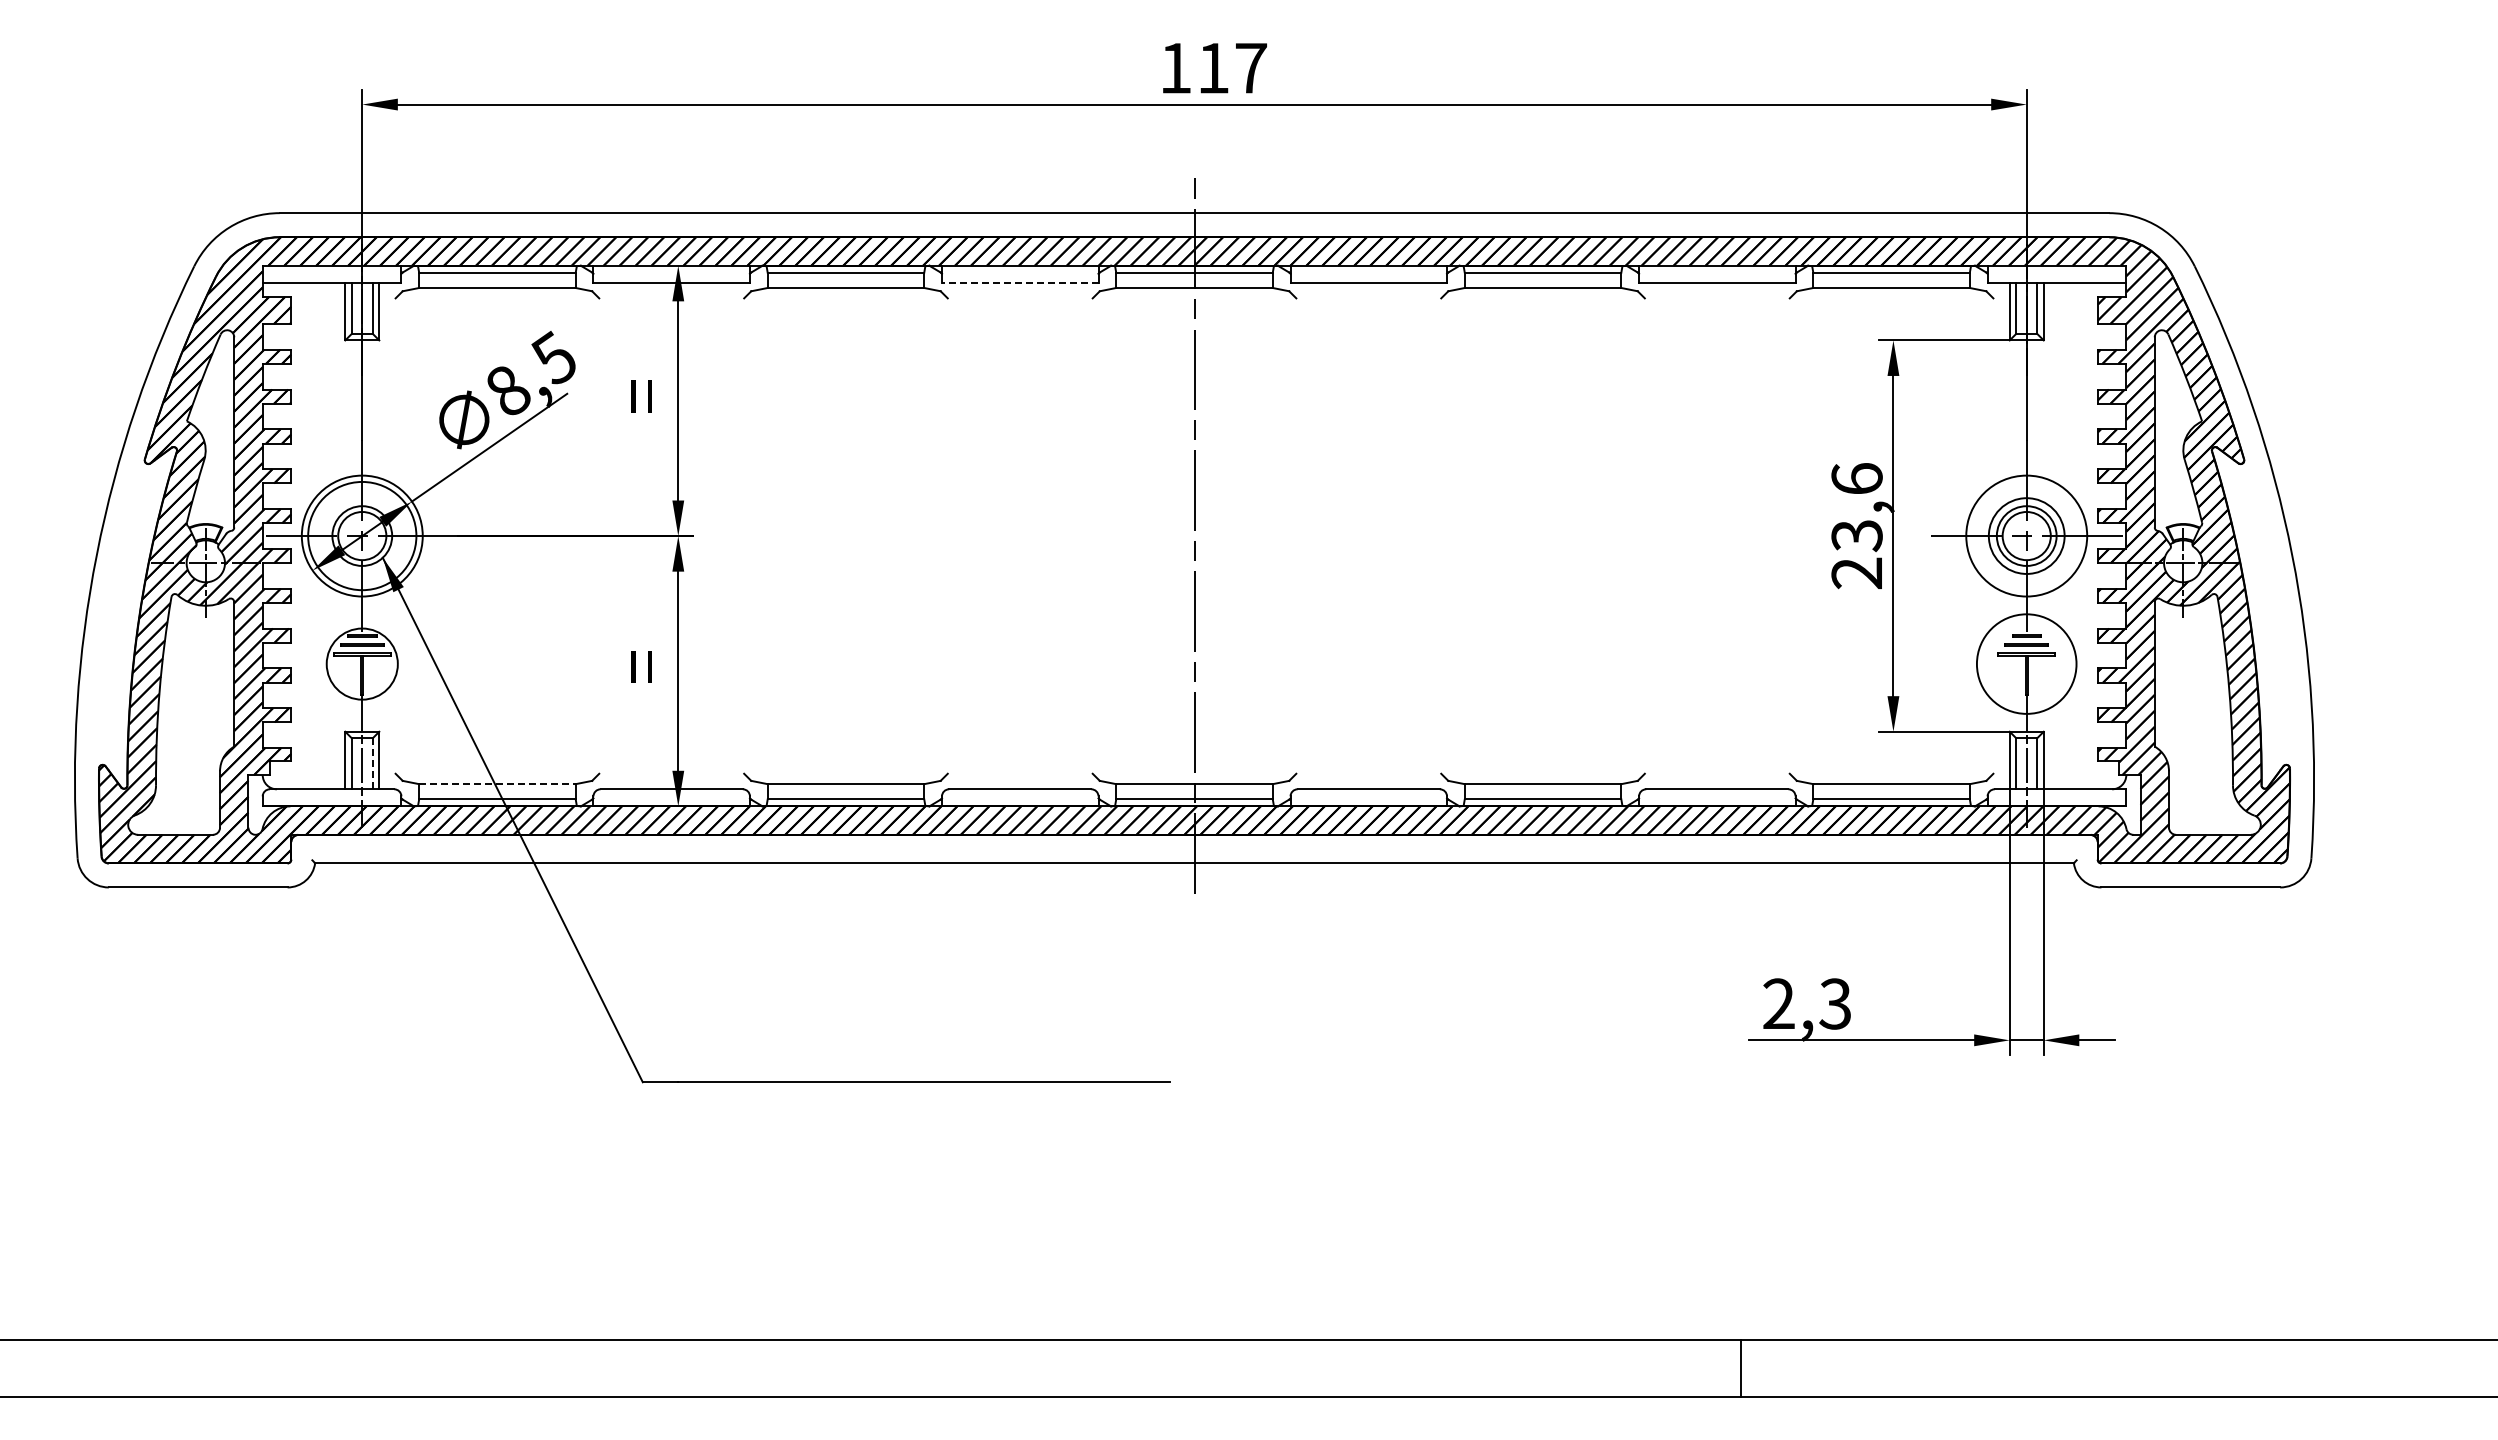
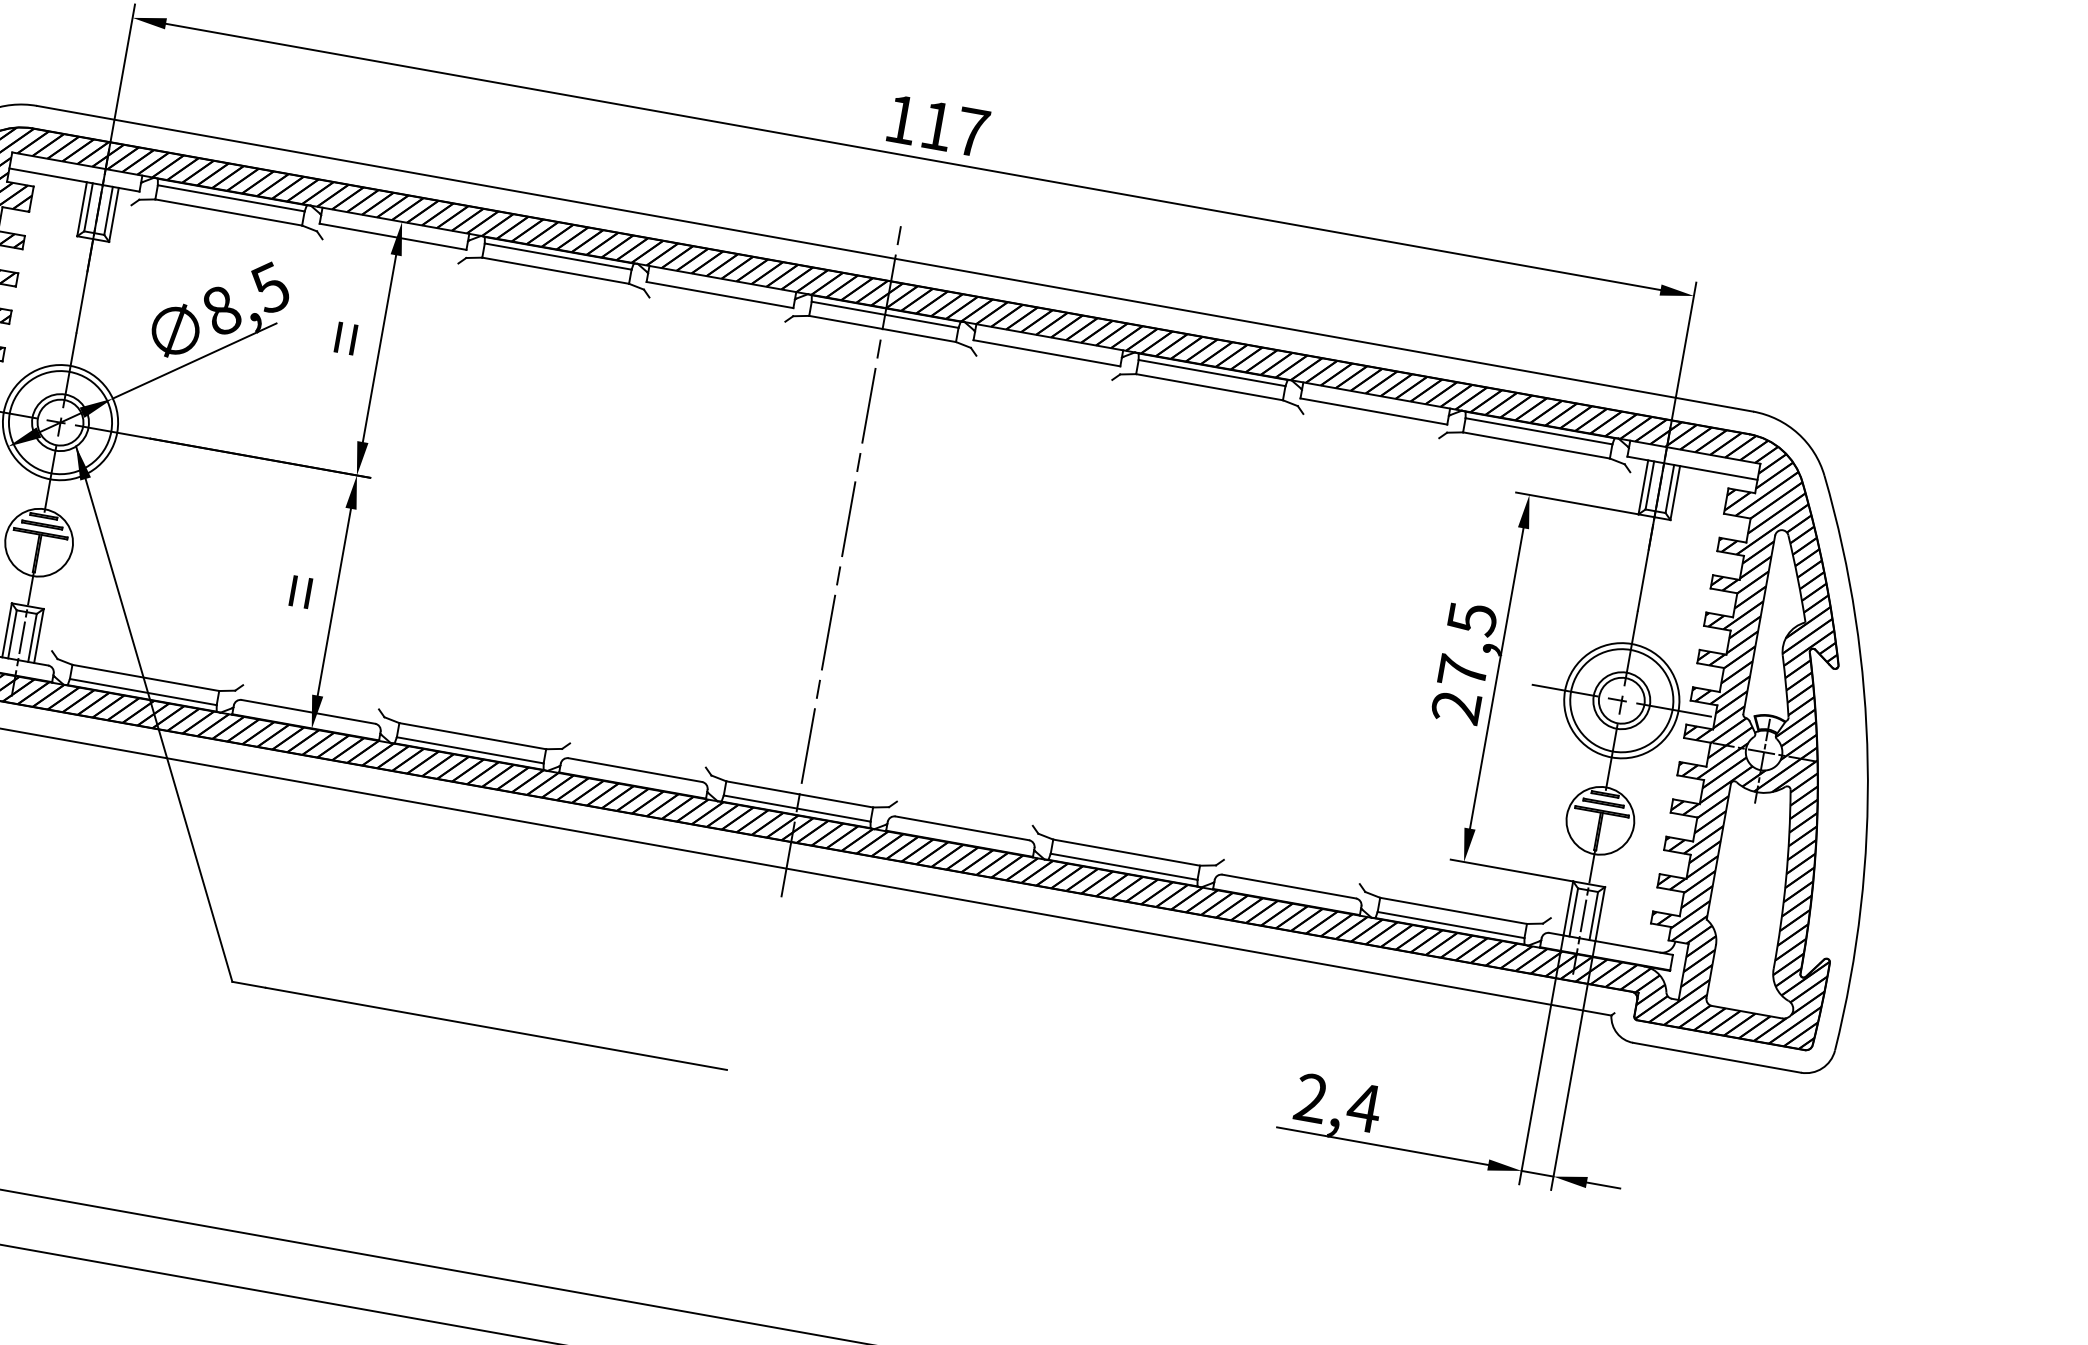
line: (1019, 282) -> (719, 294), dashed -> solid
text: (1856, 507) -> (1466, 645), 23,6 -> 27,5
circle: (2026, 535) -> (1621, 700), size x1.43
circle: (2026, 663) -> (1600, 820), size x0.71
line: (372, 763) -> (32, 637), dashed -> solid
line: (497, 784) -> (145, 678), dashed -> solid
text: (1835, 1003) -> (1364, 1107), 2,3 -> 2,4

